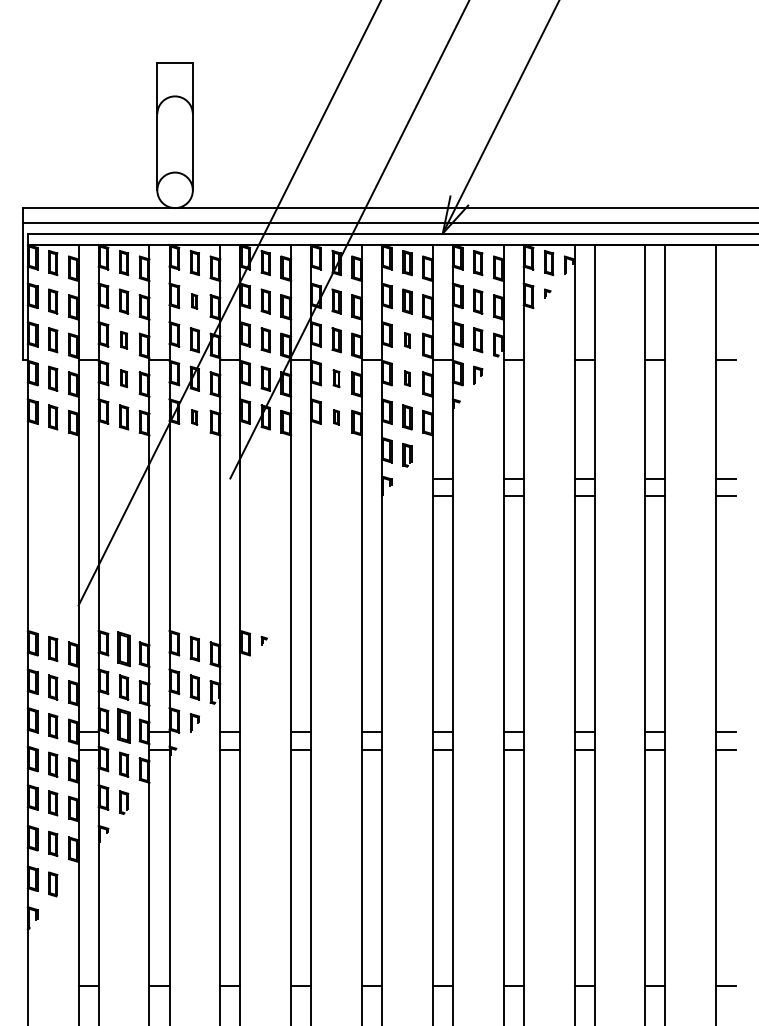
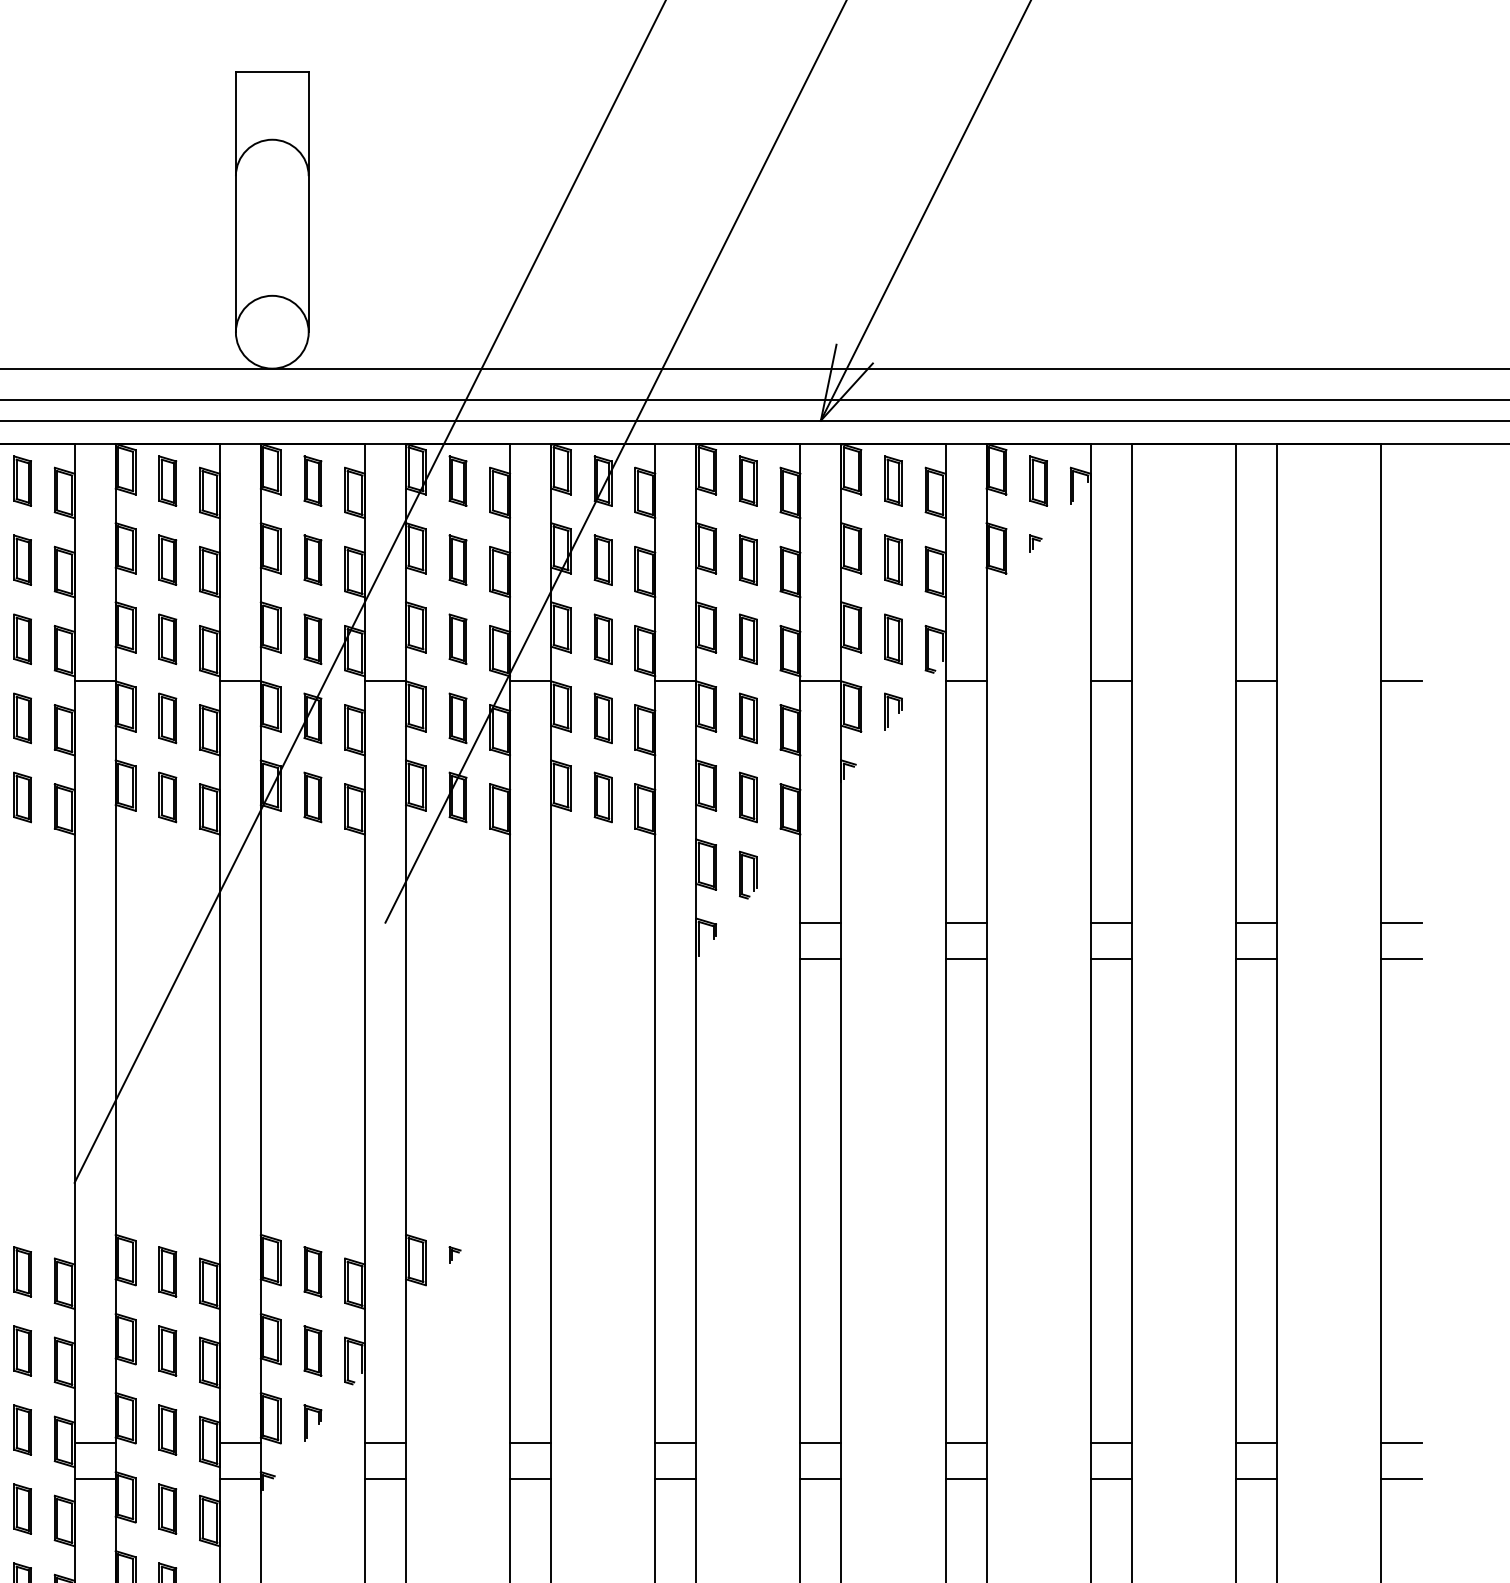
part: (194, 301) -> (312, 559), size x1.67
part: (124, 340) -> (168, 639), size x1.43
part: (407, 340) -> (748, 639), size x1.67
part: (124, 378) -> (168, 717), size x1.43
part: (336, 378) -> (603, 717), size x1.43
part: (407, 378) -> (748, 717), size x1.67
part: (194, 417) -> (312, 797), size x1.67
part: (336, 417) -> (603, 797), size x1.67
part: (124, 648) -> (168, 1270), size x0.71
part: (124, 726) -> (168, 1430), size x0.71

